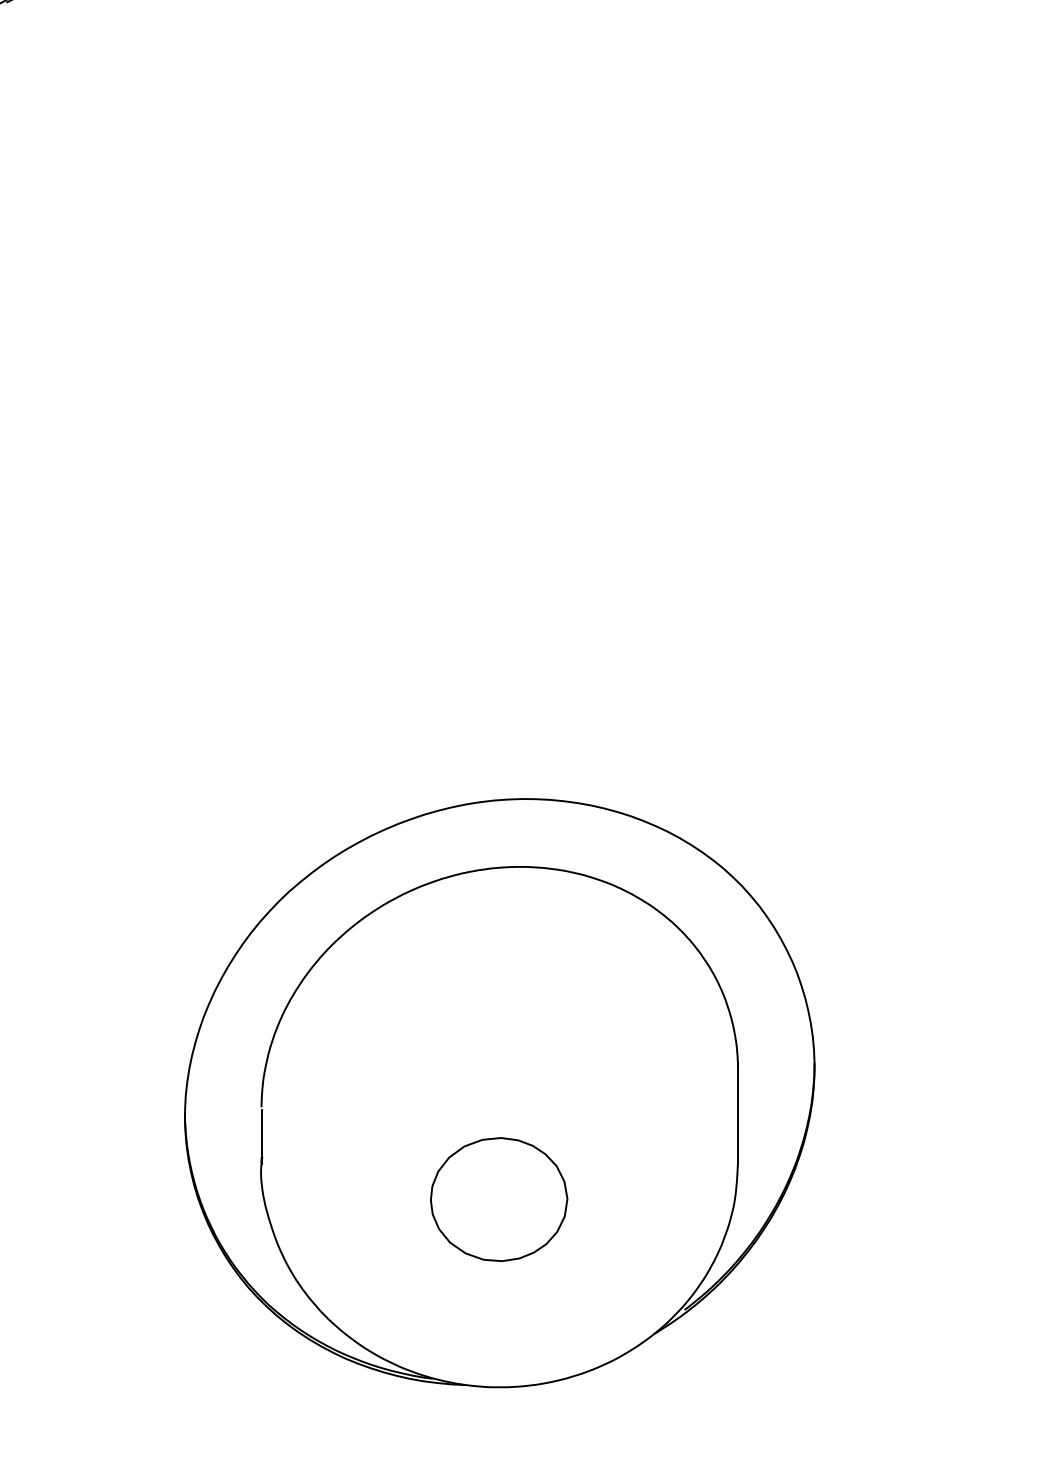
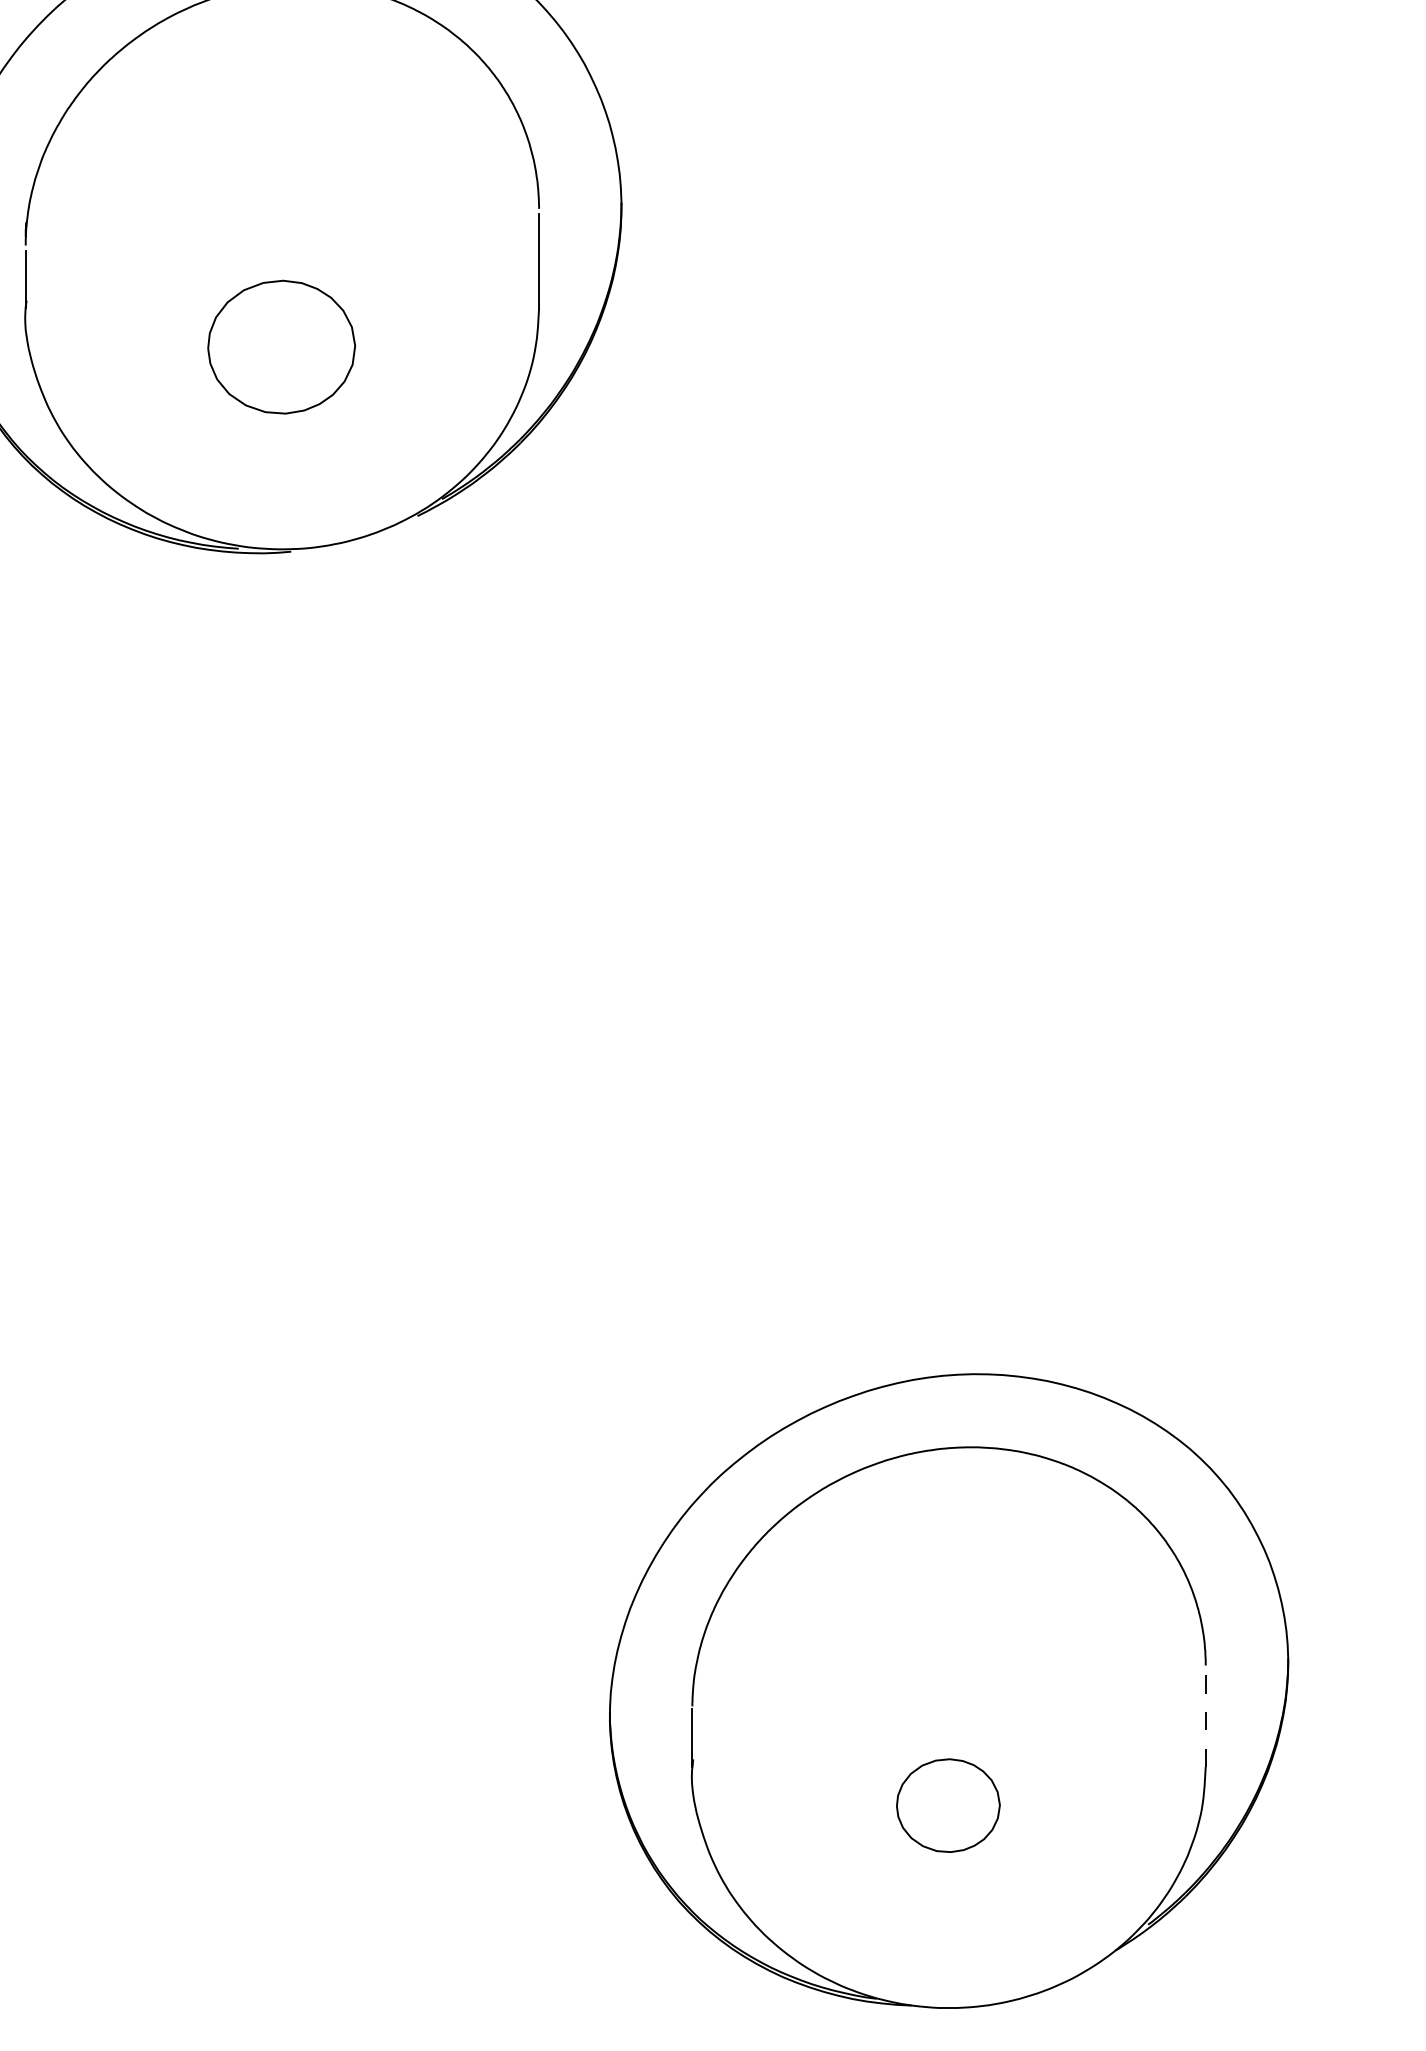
line: (737, 1112) -> (1205, 1711), solid -> dashed
part: (499, 1199) -> (948, 1805), size x0.7

